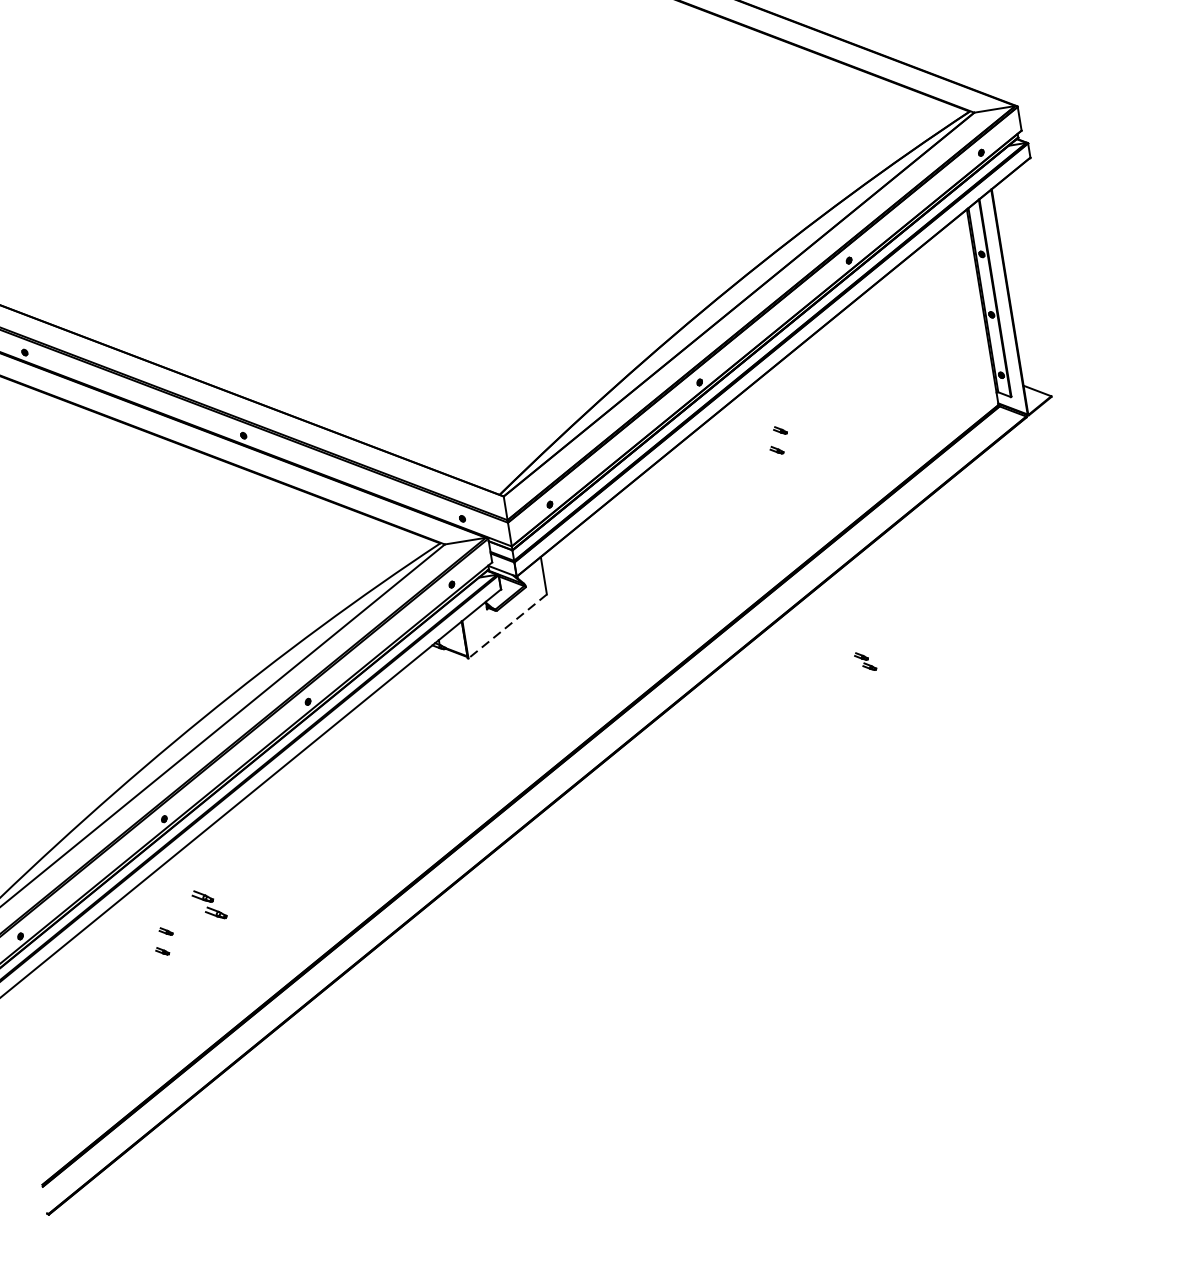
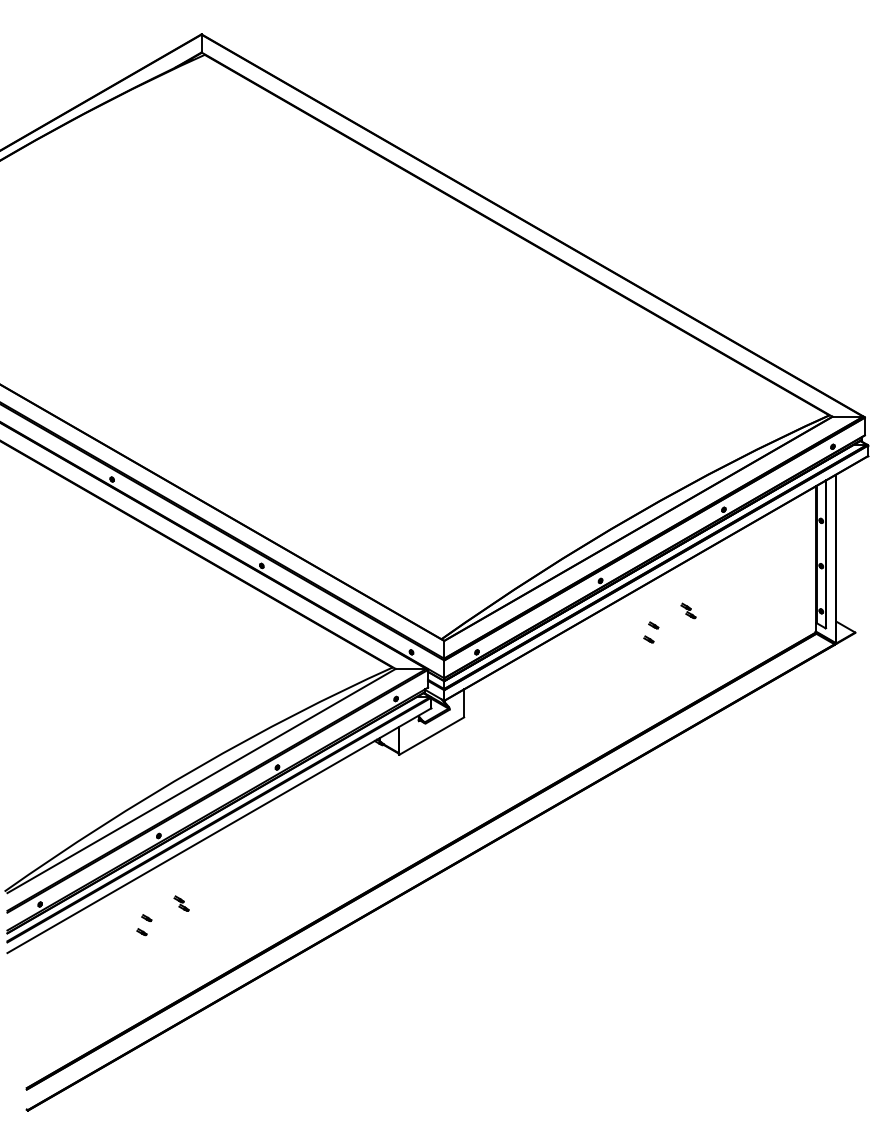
line: (507, 627) -> (431, 736), dashed -> solid
part: (865, 660) -> (688, 610), moved
part: (209, 904) -> (181, 903), size x0.62

